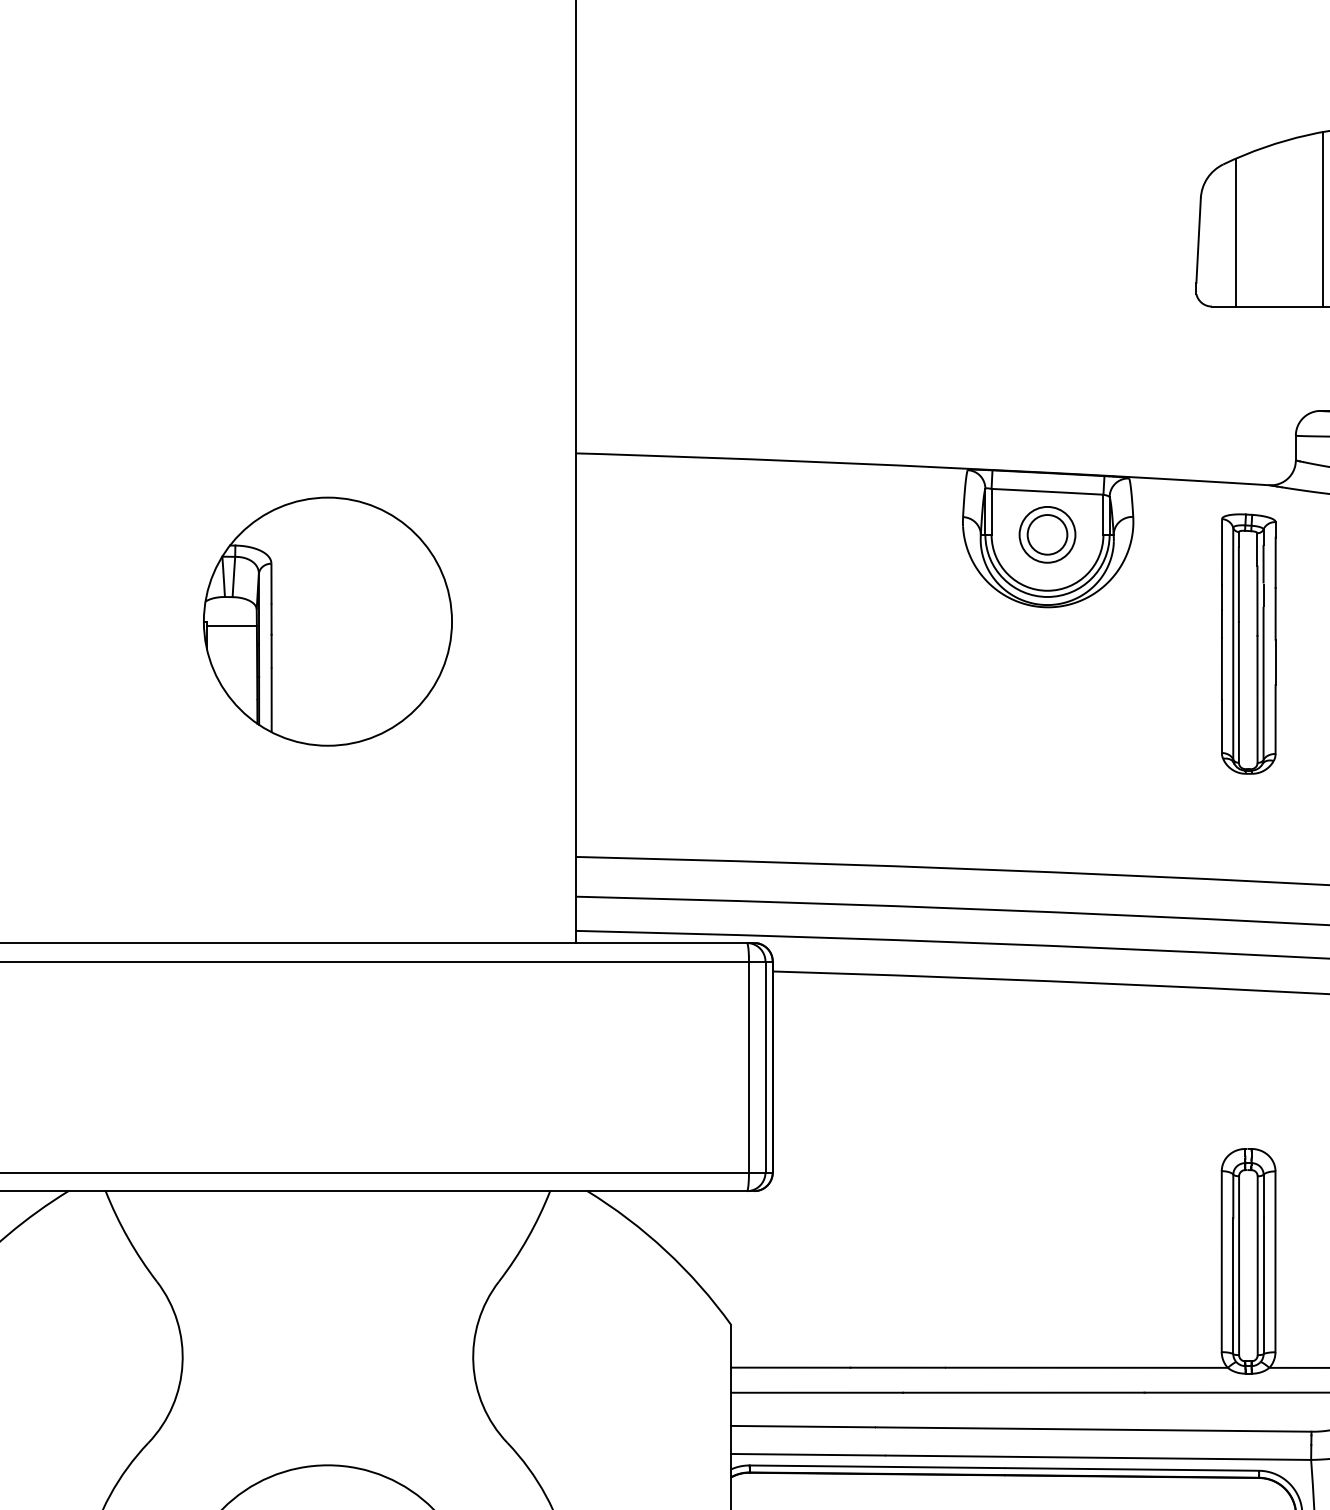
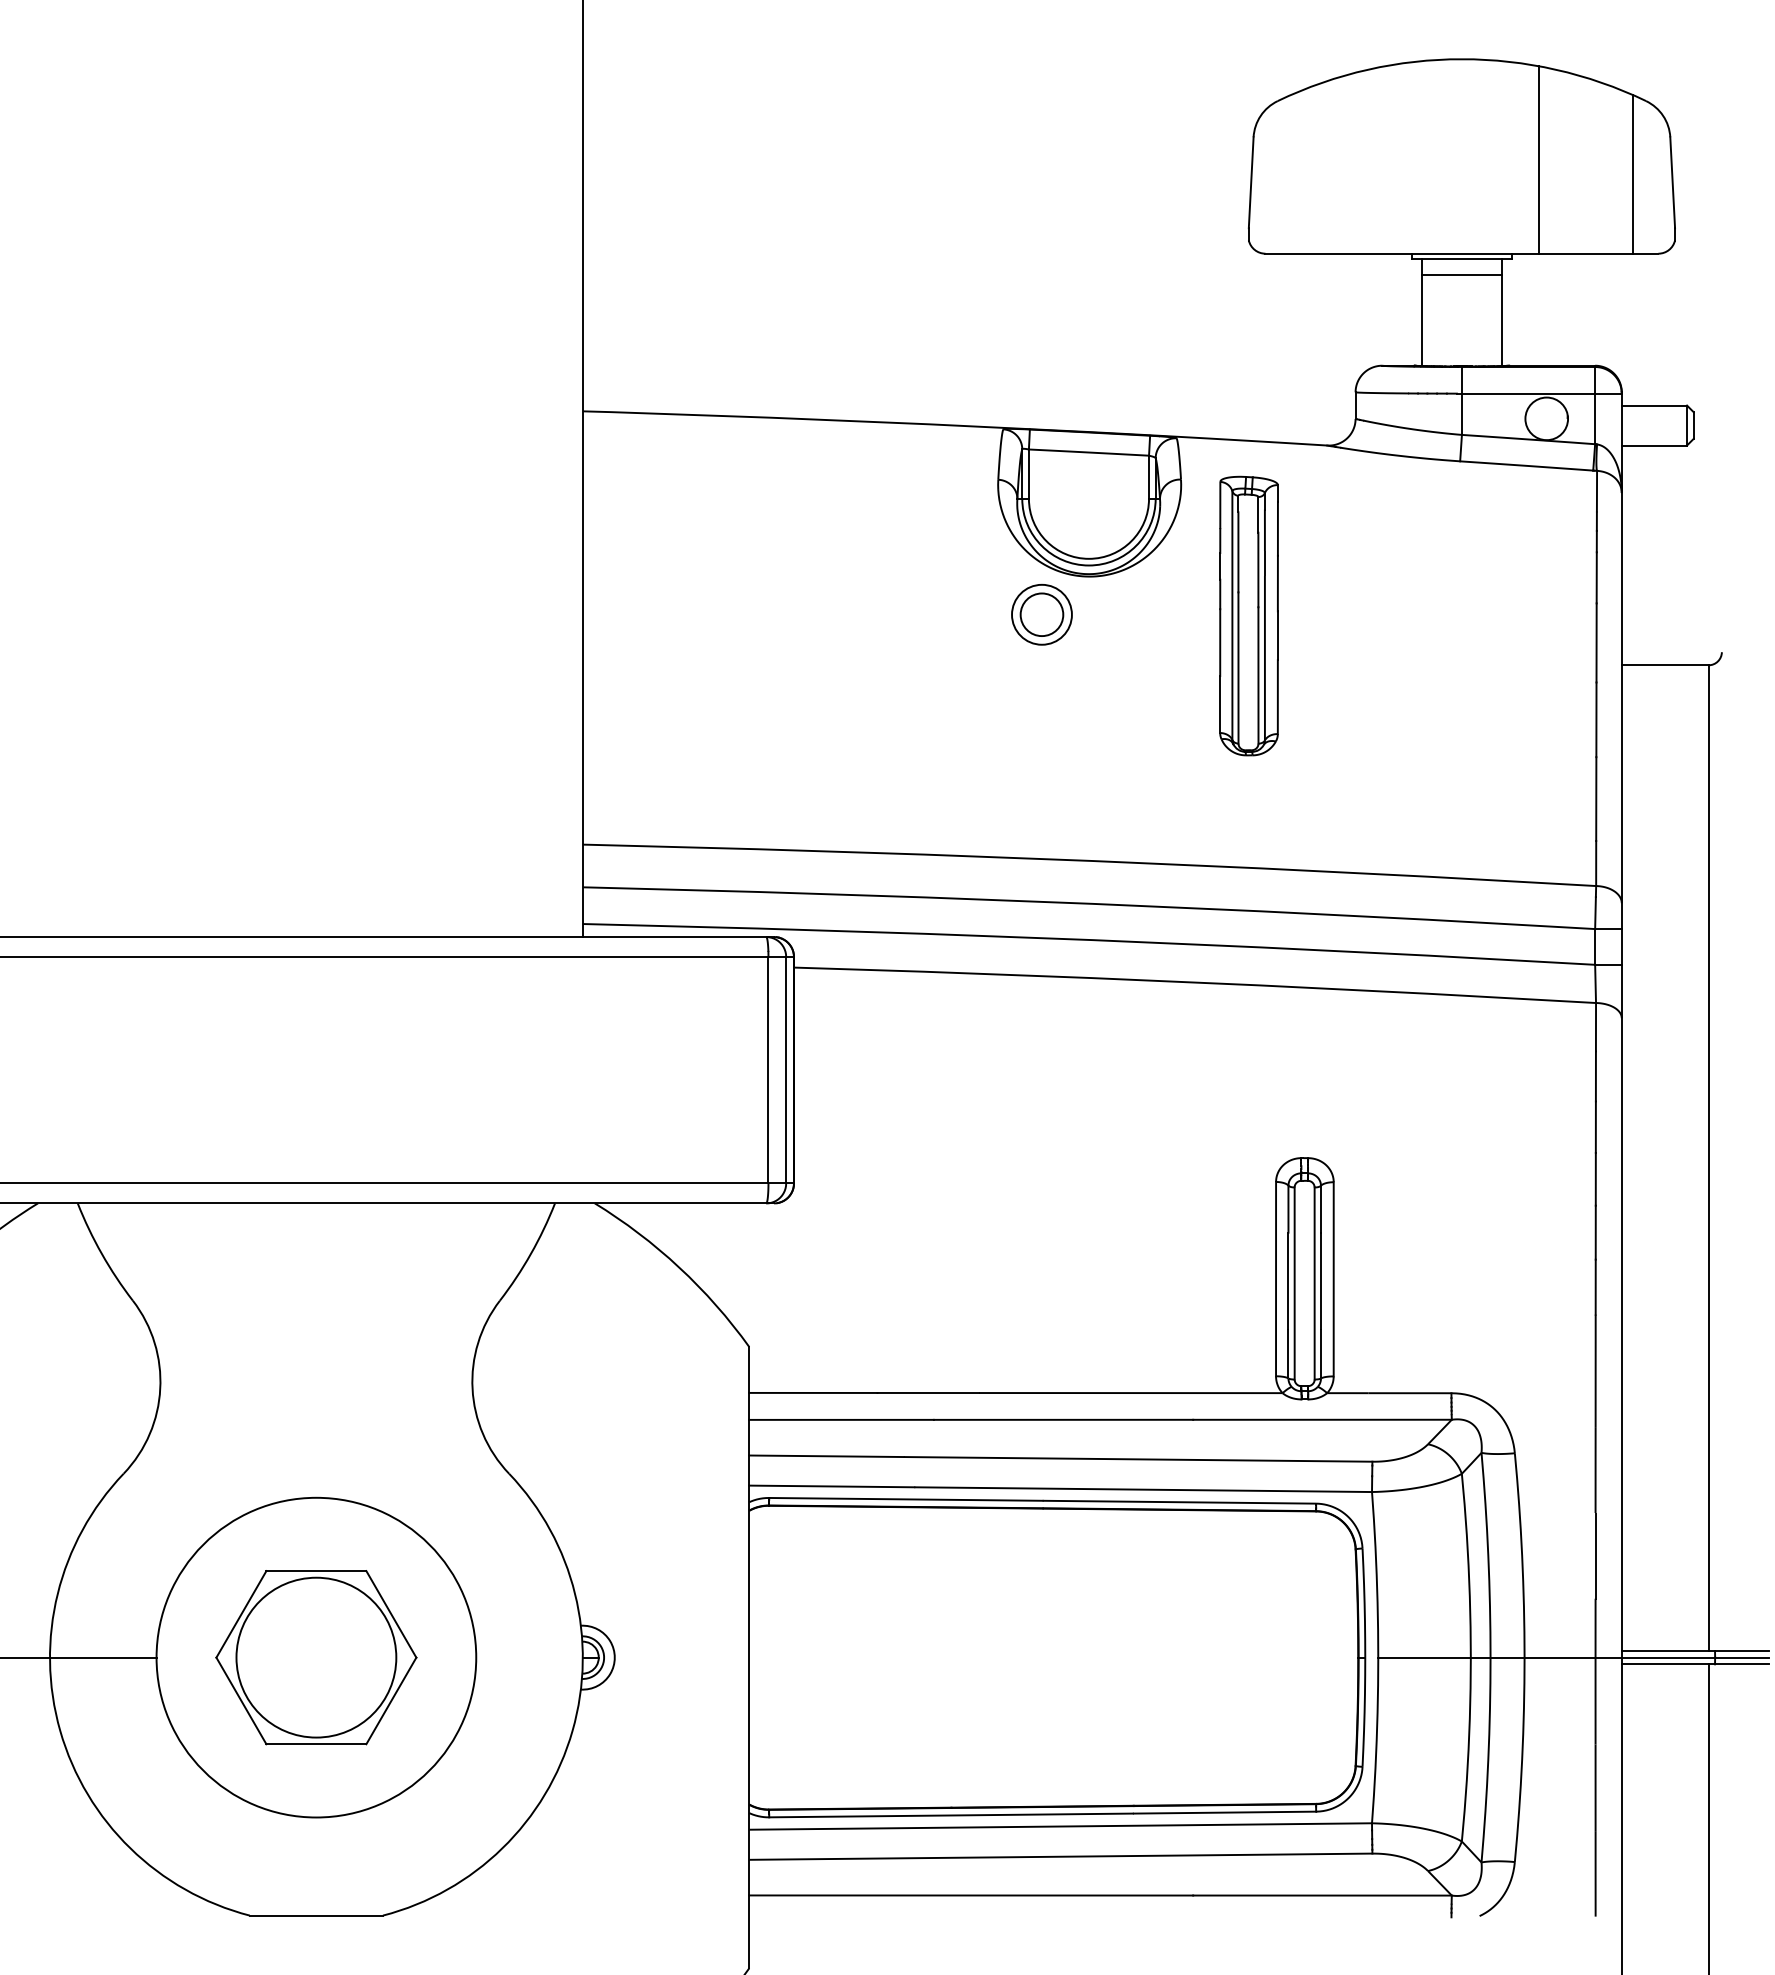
line: (1322, 218) -> (1384, 159), removed
line: (1235, 232) -> (1290, 174), removed
part: (1047, 534) -> (1041, 614), moved
part: (328, 621) -> (316, 591), removed
part: (1248, 643) -> (1248, 615), moved

